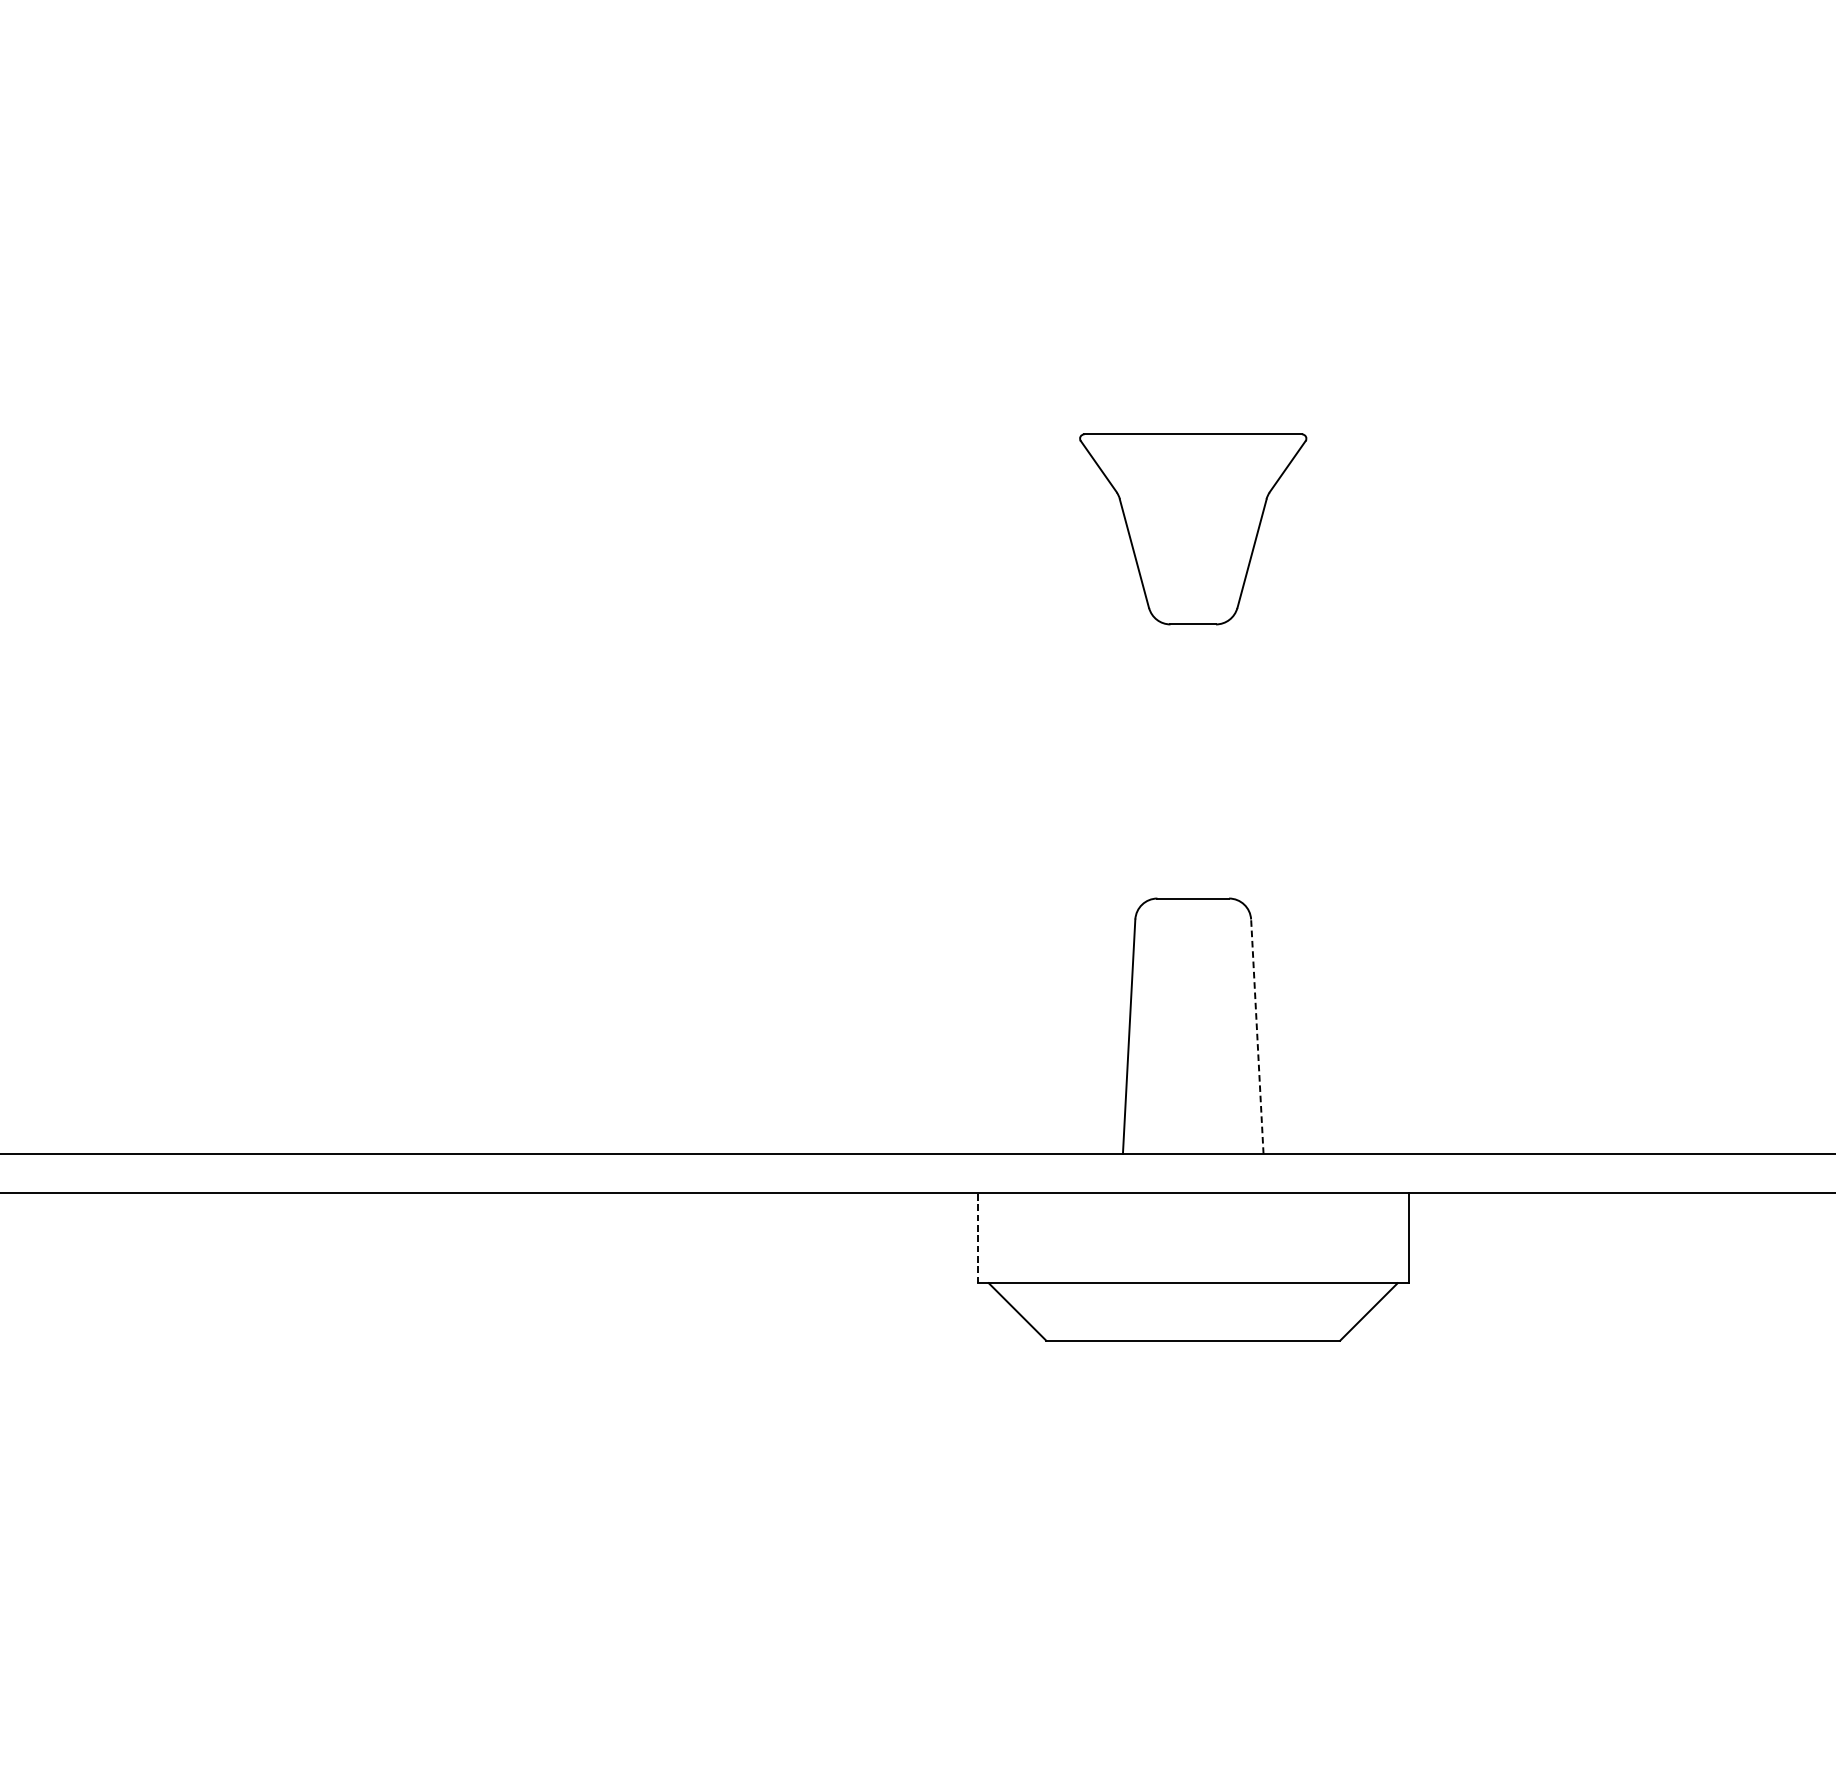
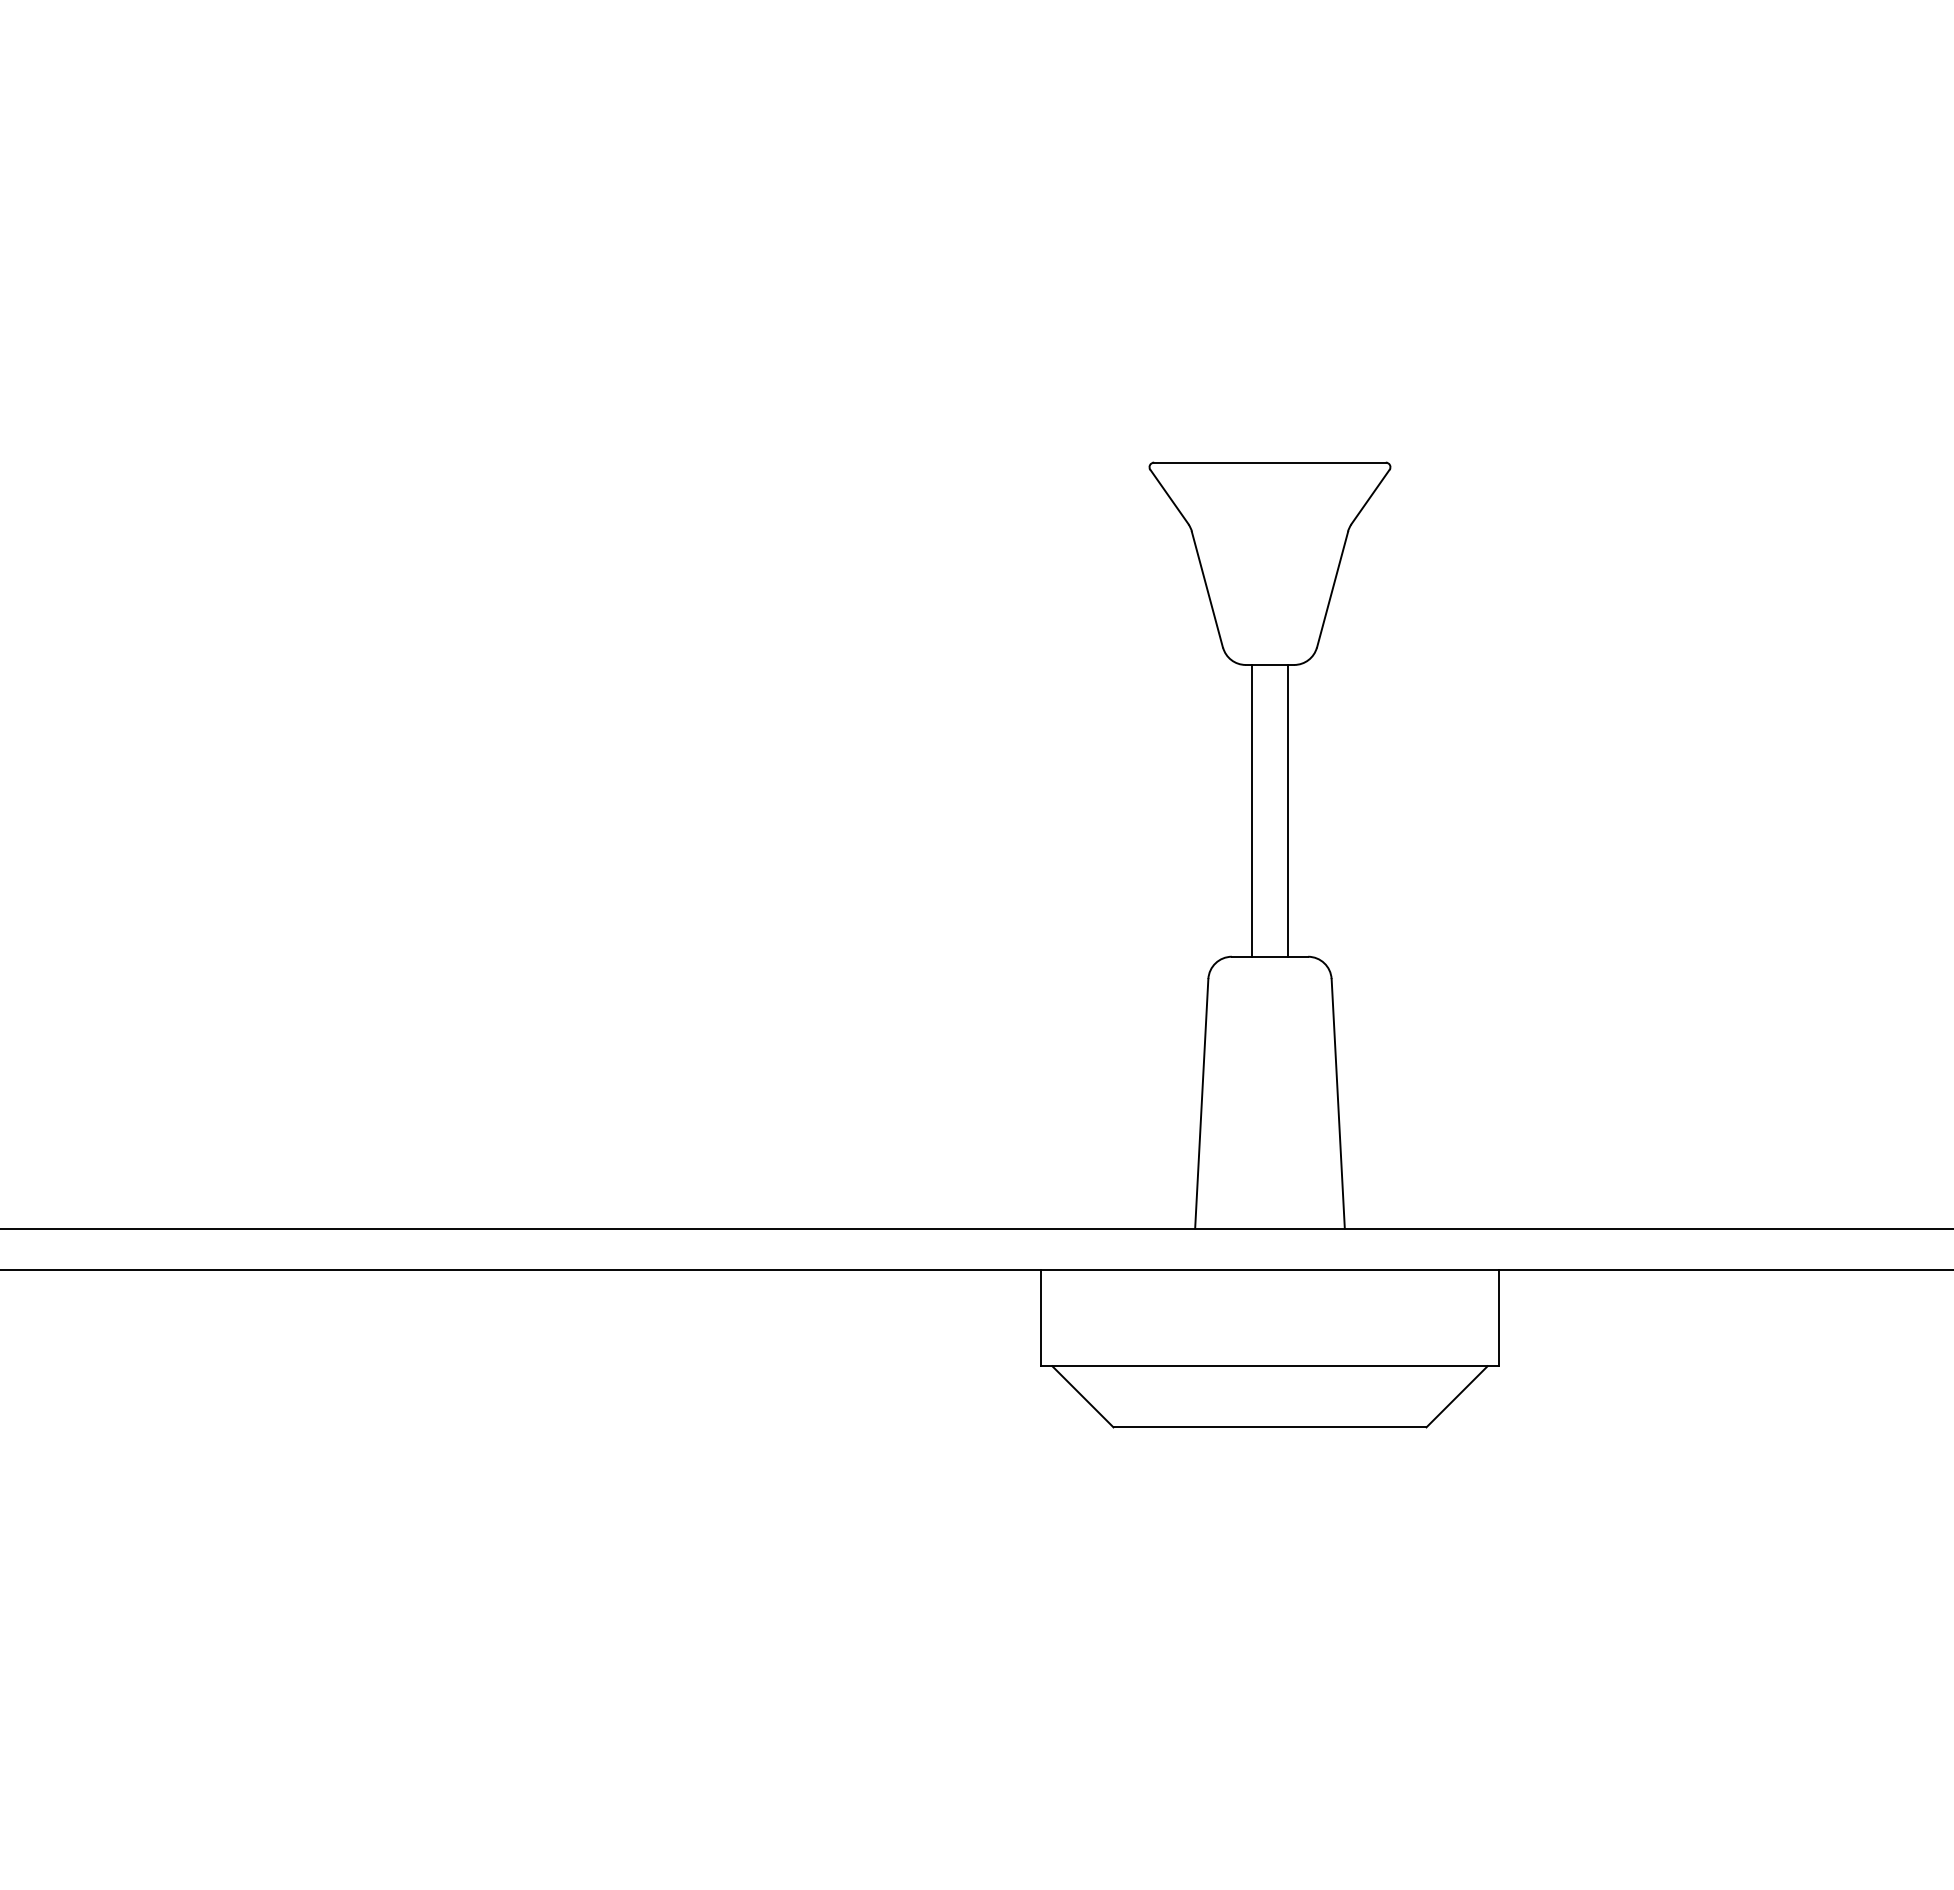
line: (1176, 761) -> (1252, 810), added
line: (1209, 761) -> (1287, 810), added
line: (1257, 1036) -> (1338, 1103), dashed -> solid
line: (977, 1237) -> (1040, 1317), dashed -> solid

